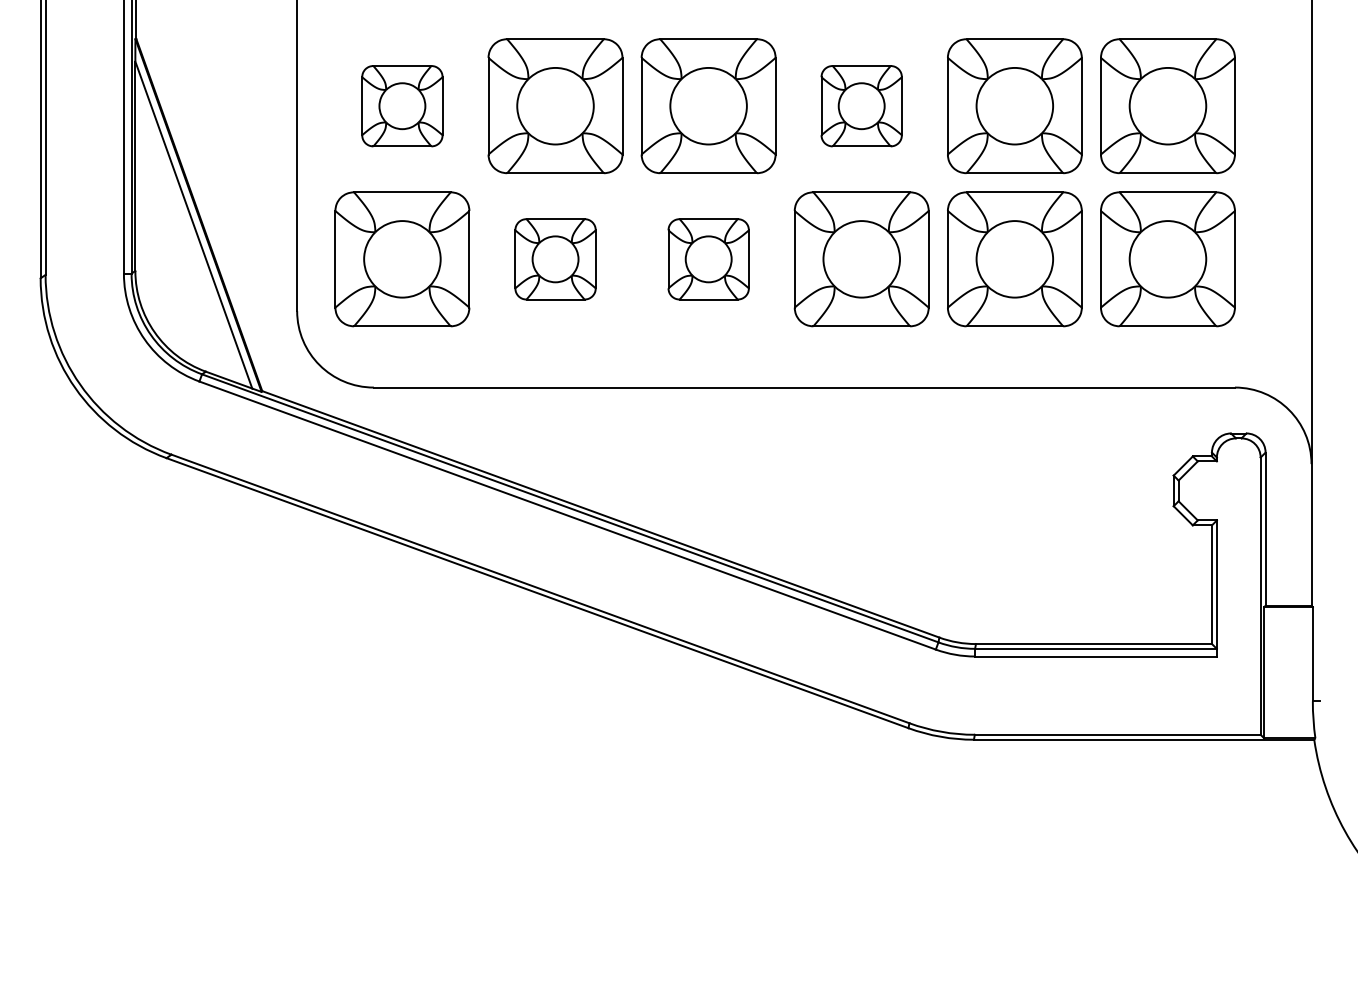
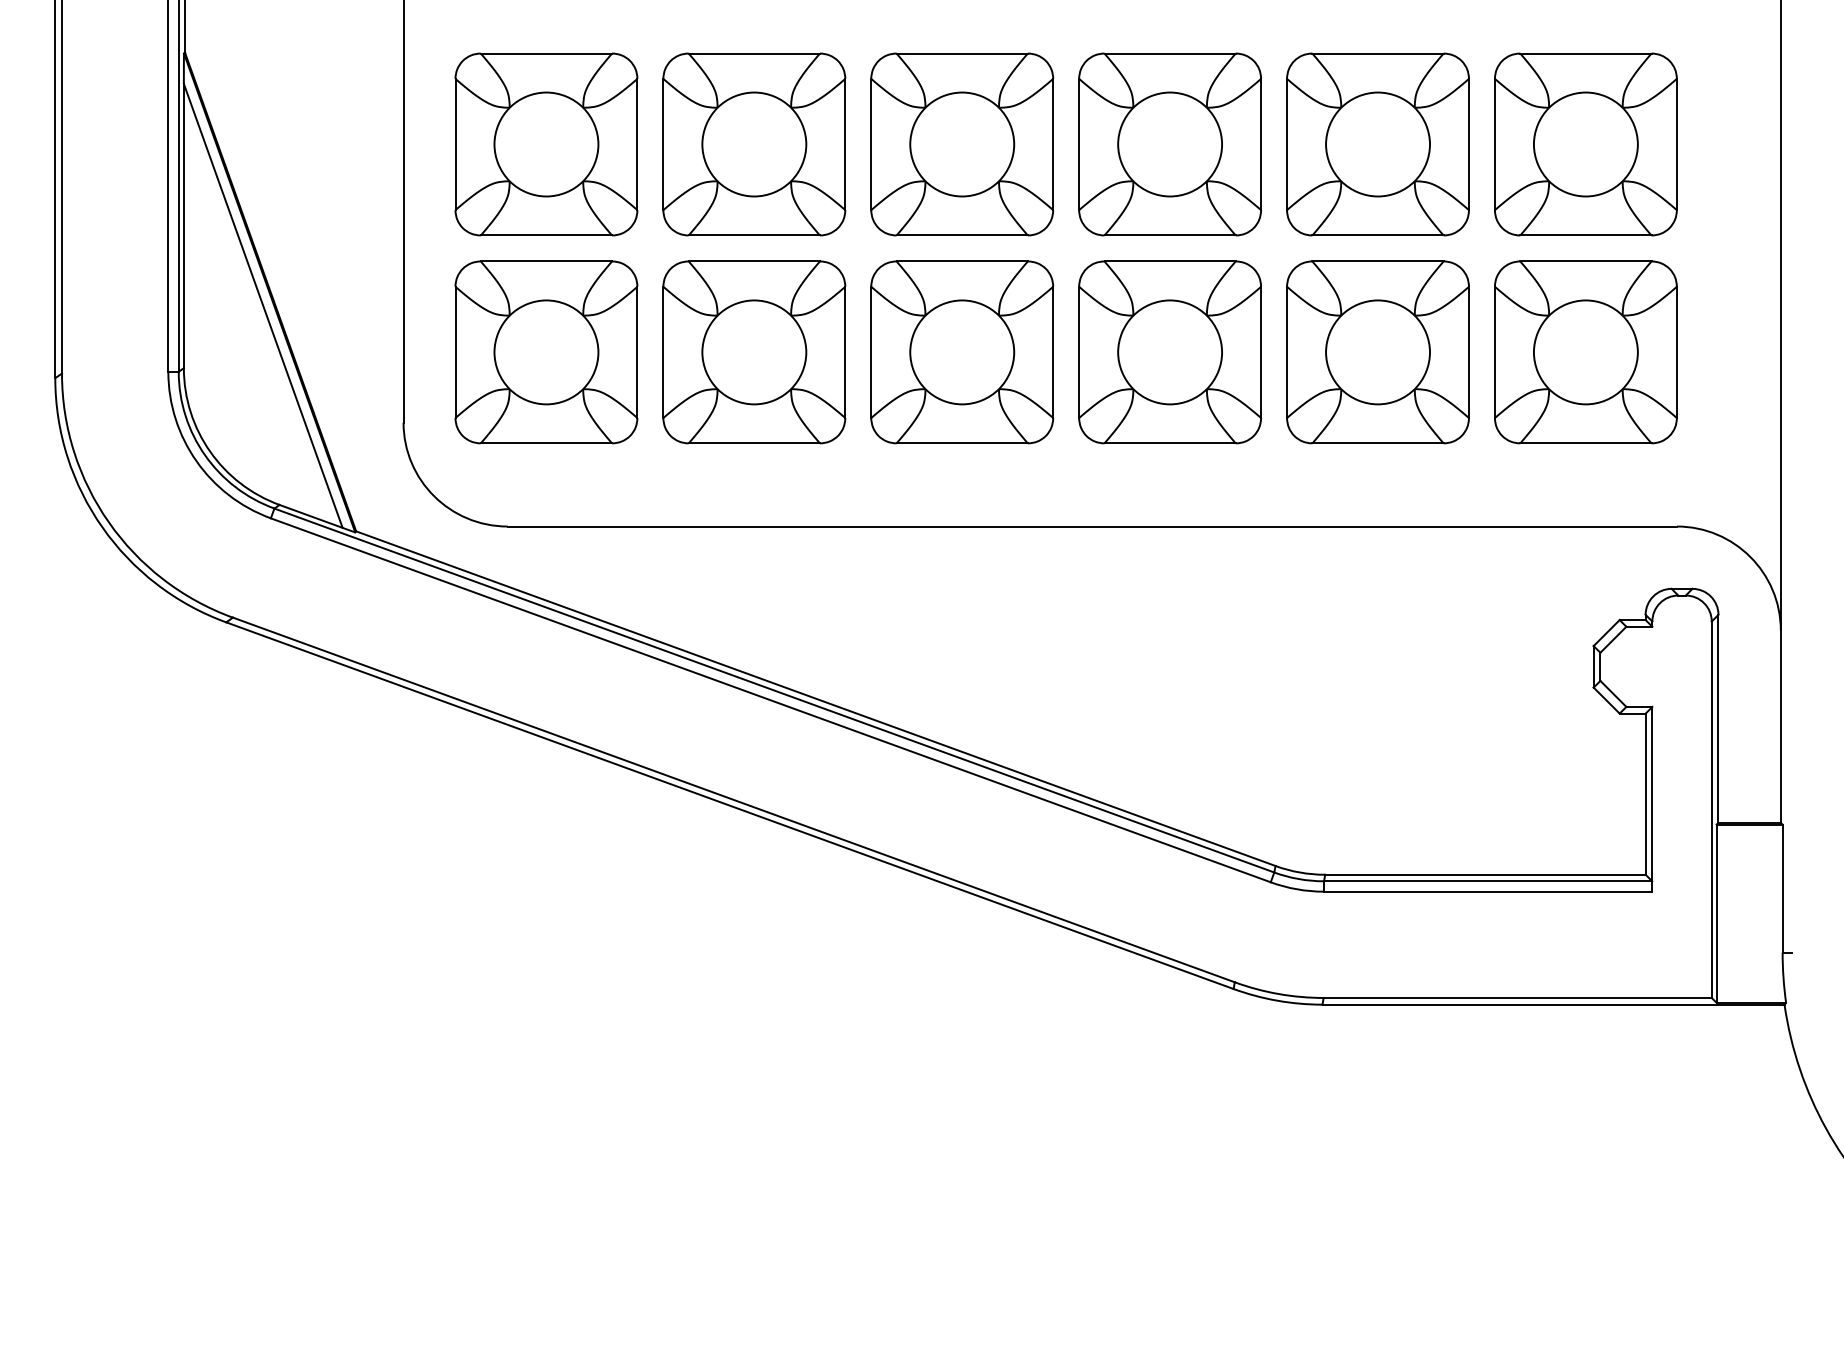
part: (402, 106) -> (546, 144), size x1.67
part: (861, 106) -> (1169, 144), size x1.67
part: (555, 259) -> (754, 352), size x1.67
part: (708, 259) -> (962, 352), size x1.67

